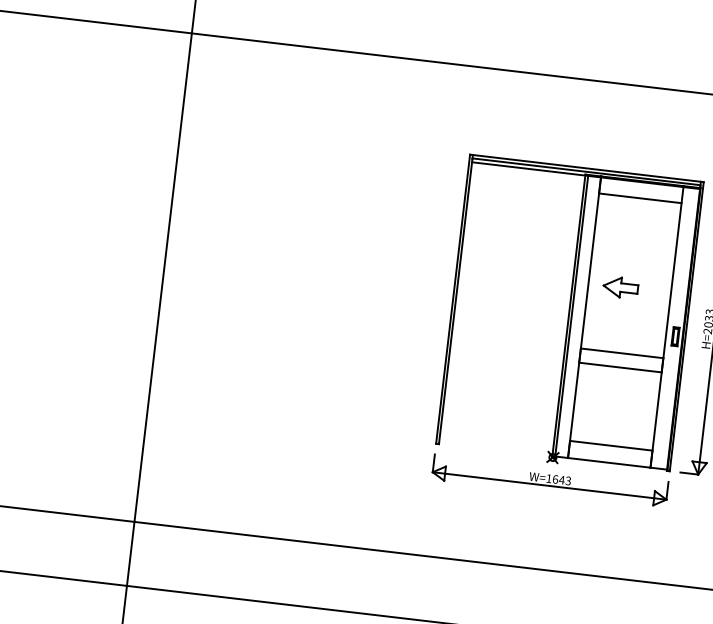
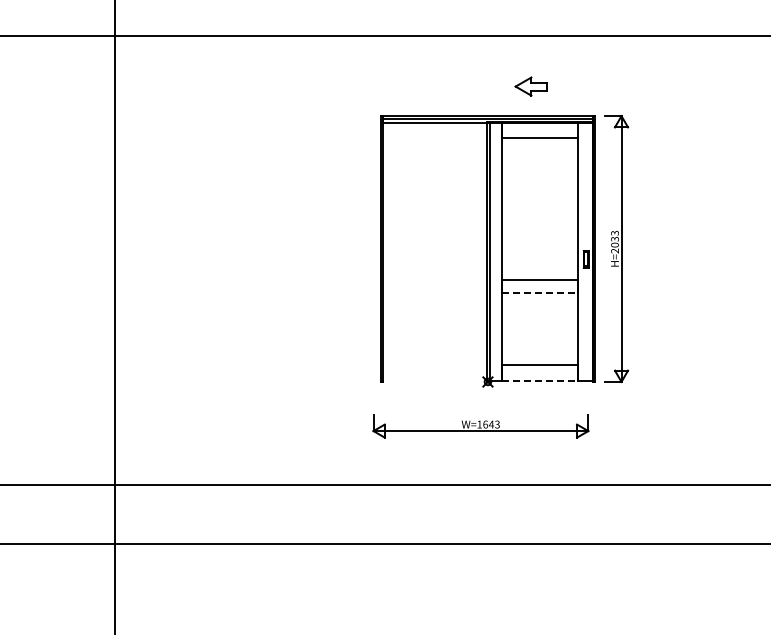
part: (619, 287) -> (530, 86), moved
line: (620, 367) -> (539, 293), solid -> dashed
line: (609, 462) -> (539, 380), solid -> dashed
part: (549, 480) -> (480, 426), moved

